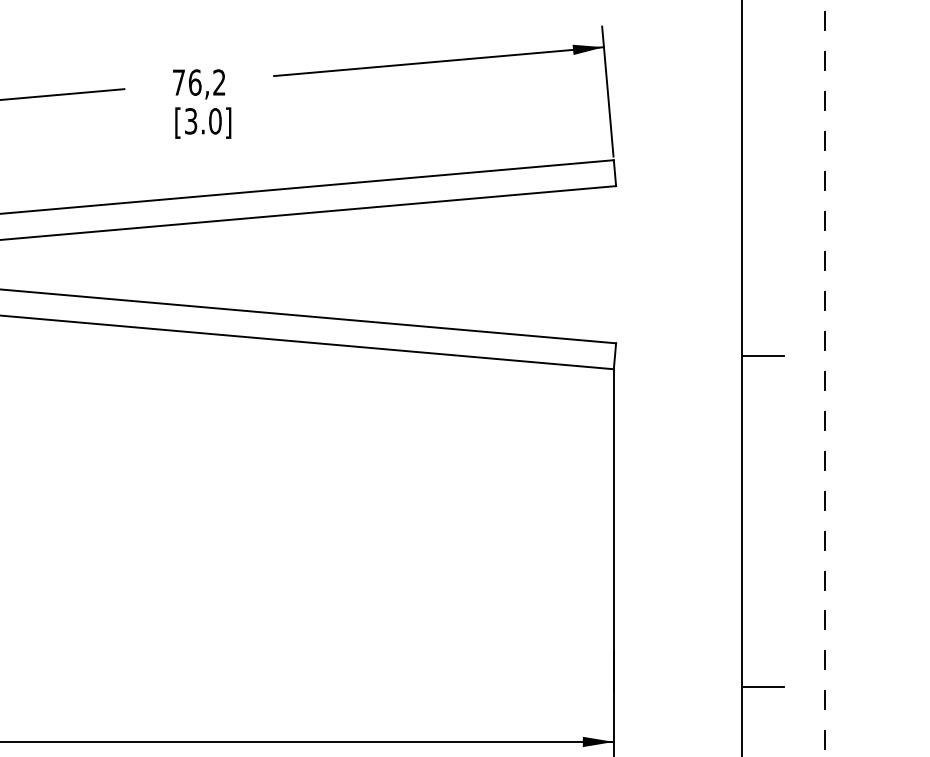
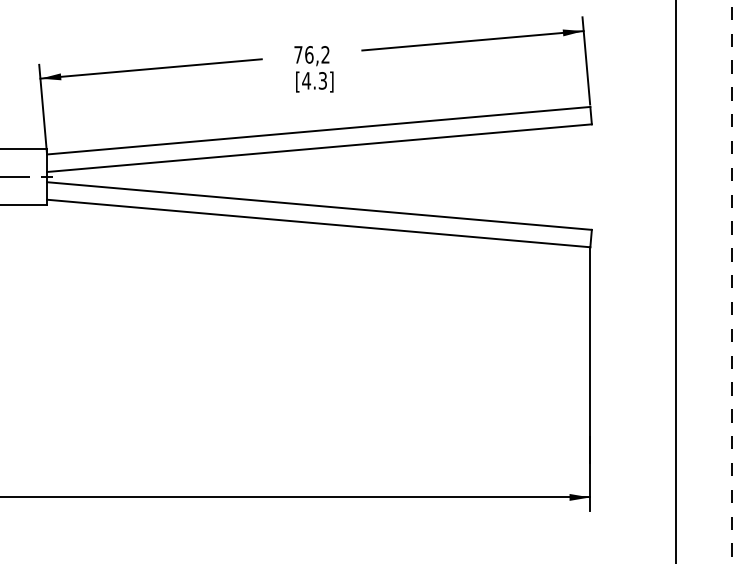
text: (202, 120) -> (314, 80), [3.0] -> [4.3]
line: (763, 356) -> (690, 238), removed
line: (763, 686) -> (690, 460), removed

